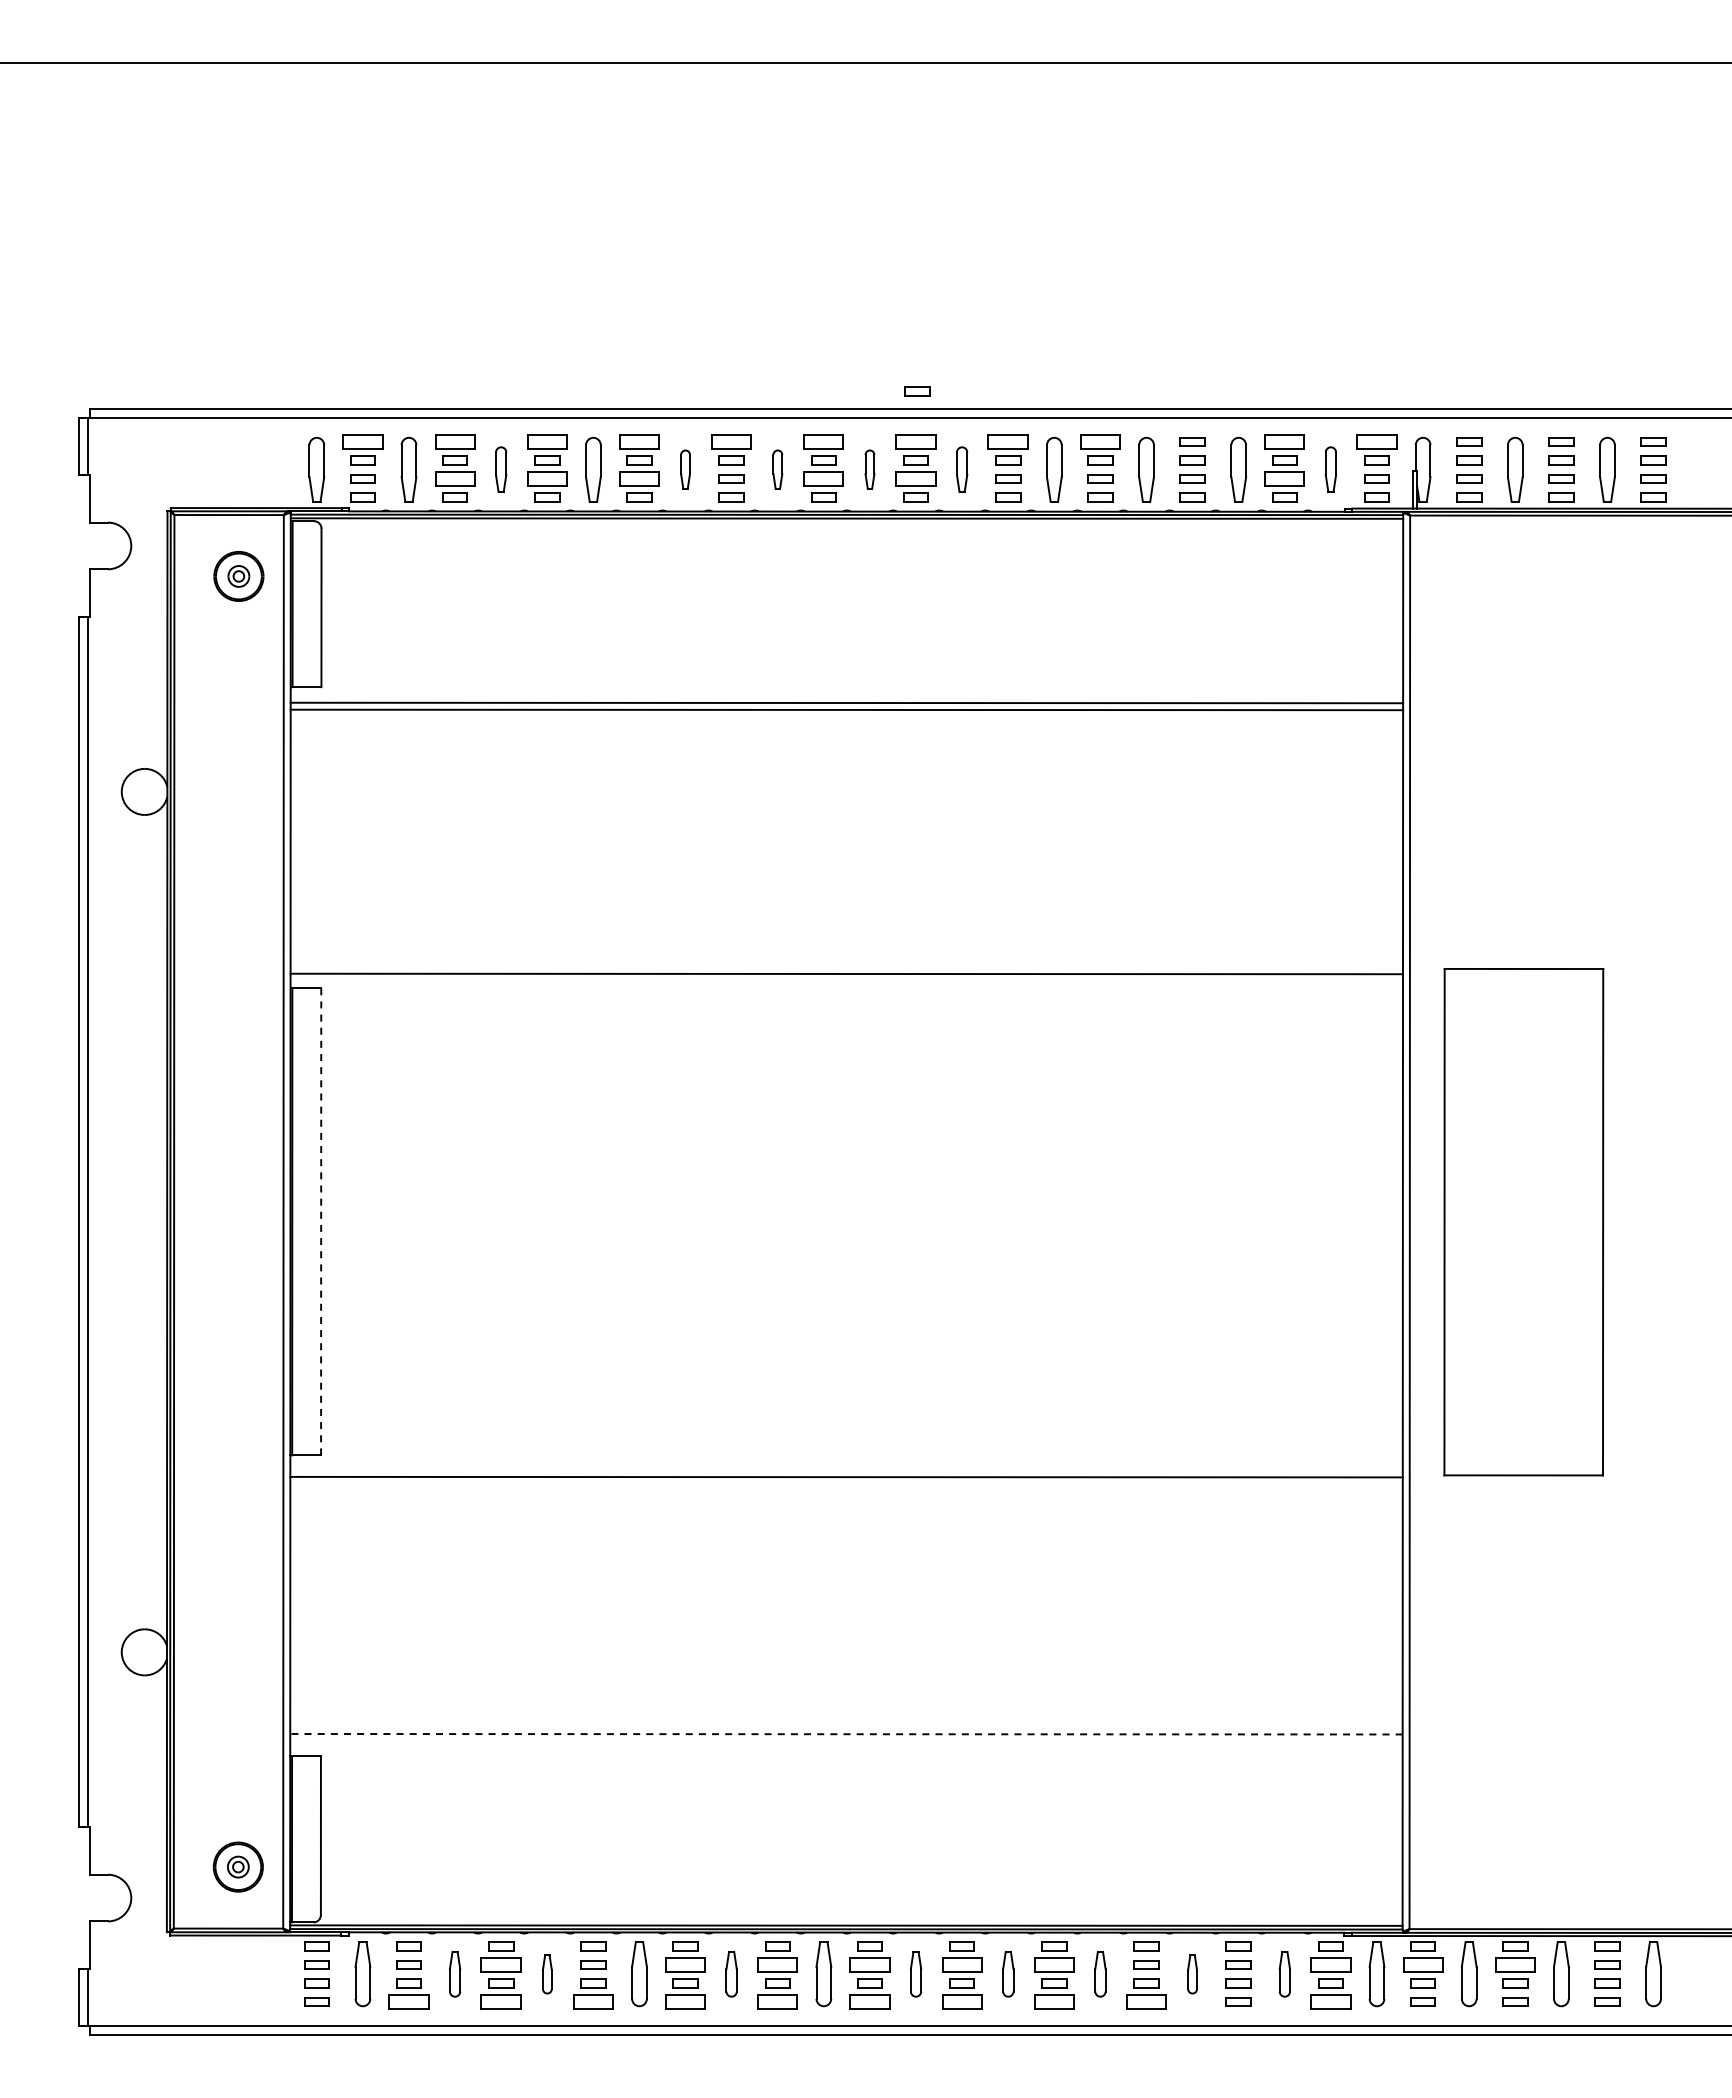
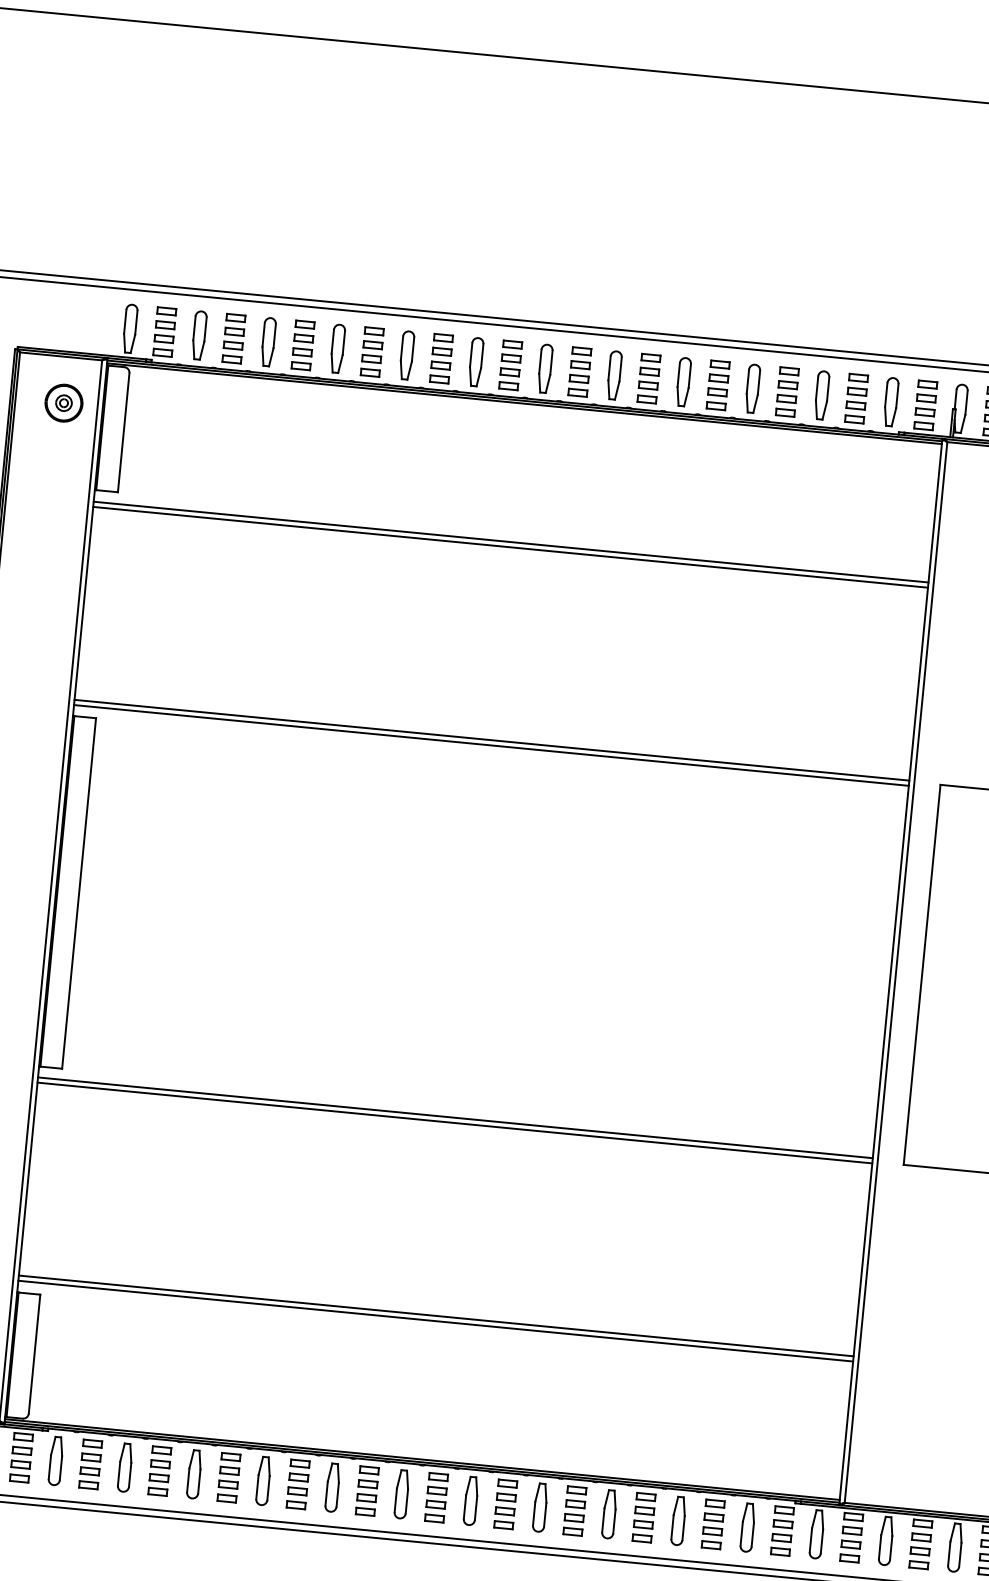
part: (917, 391) -> (586, 313), removed
part: (362, 441) -> (166, 310), size x0.62
part: (454, 441) -> (235, 317), size x0.62
part: (547, 441) -> (305, 324), size x0.62
part: (639, 441) -> (374, 330), size x0.62
part: (731, 441) -> (443, 337), size x0.62
part: (823, 441) -> (512, 344), size x0.62
part: (915, 441) -> (581, 350), size x0.62
part: (1008, 441) -> (651, 357), size x0.62
part: (1100, 441) -> (720, 364), size x0.62
part: (1284, 441) -> (858, 377), size x0.62
part: (1376, 441) -> (927, 384), size x0.62
part: (500, 469) -> (268, 341), size x1.43
part: (685, 469) -> (406, 355), size x1.67
part: (777, 469) -> (475, 361), size x1.67
part: (869, 469) -> (544, 368), size x1.67
part: (961, 469) -> (613, 375), size x1.43
part: (1330, 469) -> (890, 401), size x1.43
part: (454, 478) -> (232, 345), size x0.62
part: (547, 478) -> (302, 351), size x0.62
part: (639, 478) -> (371, 358), size x0.62
part: (823, 478) -> (509, 371), size x0.62
part: (915, 478) -> (578, 378), size x0.62
part: (1284, 478) -> (855, 405), size x0.62
line: (846, 966) -> (491, 739), added
line: (321, 1221) -> (79, 893), dashed -> solid
line: (846, 1469) -> (455, 1117), added
line: (845, 1734) -> (435, 1316), dashed -> solid
line: (846, 1740) -> (435, 1320), added
part: (501, 1964) -> (160, 1463), size x0.62
part: (685, 1964) -> (298, 1477), size x0.62
part: (777, 1964) -> (367, 1483), size x0.62
part: (869, 1964) -> (436, 1490), size x0.62
part: (961, 1964) -> (505, 1497), size x0.62
part: (1054, 1964) -> (575, 1503), size x0.62
part: (1330, 1964) -> (782, 1523), size x0.62
part: (1422, 1964) -> (851, 1530), size x0.62
part: (1515, 1964) -> (921, 1537), size x0.62
part: (454, 1974) -> (124, 1467), size x1.43
part: (547, 1974) -> (194, 1474), size x1.67
part: (731, 1974) -> (332, 1487), size x1.43
part: (915, 1974) -> (470, 1501), size x1.43
part: (1008, 1974) -> (540, 1507), size x1.43
part: (1100, 1974) -> (609, 1514), size x1.43
part: (1192, 1974) -> (678, 1521), size x1.67
part: (1284, 1974) -> (747, 1527), size x1.43
part: (408, 2001) -> (88, 1484), size x0.62
part: (501, 2001) -> (158, 1491), size x0.62
part: (593, 2001) -> (227, 1498), size x0.62
part: (685, 2001) -> (296, 1504), size x0.62
part: (777, 2001) -> (365, 1511), size x0.62
part: (869, 2001) -> (434, 1518), size x0.62
part: (961, 2001) -> (503, 1524), size x0.62
part: (1054, 2001) -> (573, 1531), size x0.62
part: (1146, 2001) -> (642, 1538), size x0.62
part: (1330, 2001) -> (780, 1551), size x0.62

